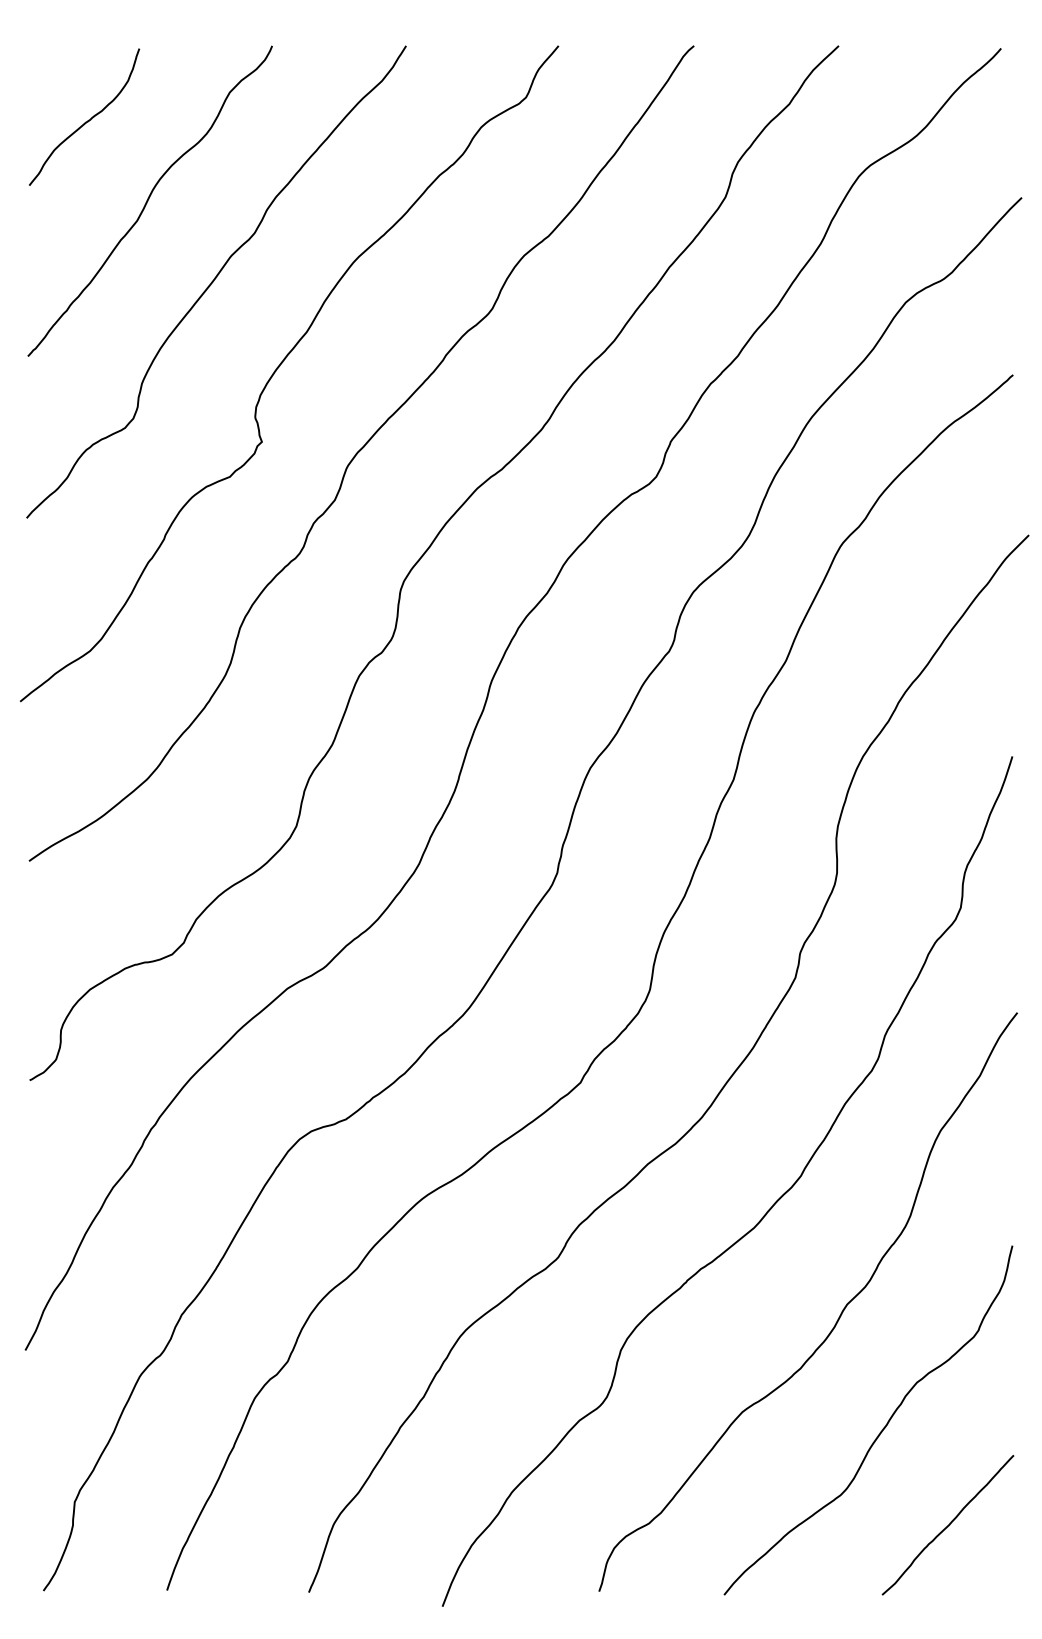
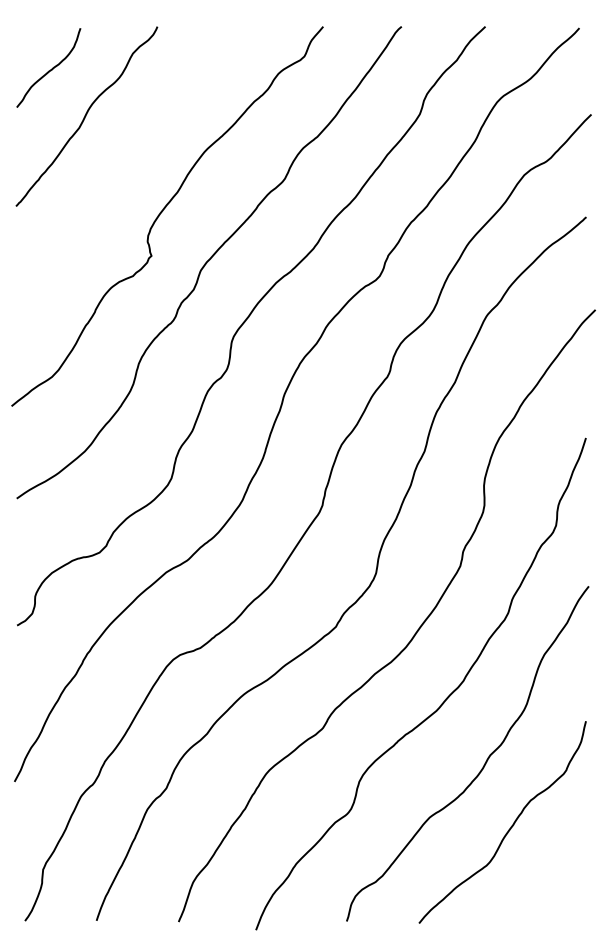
curve: (215, 280) -> (124, 162), removed
curve: (947, 1524) -> (548, 882), removed

